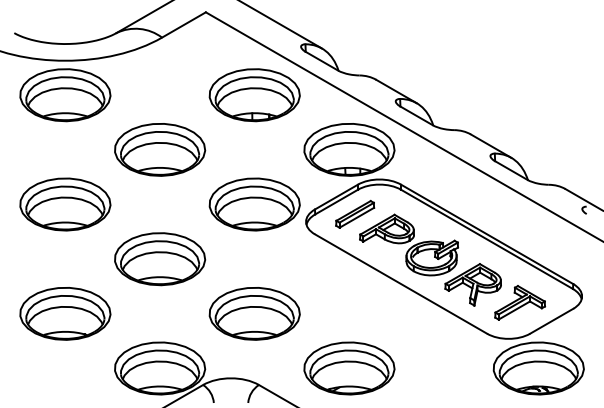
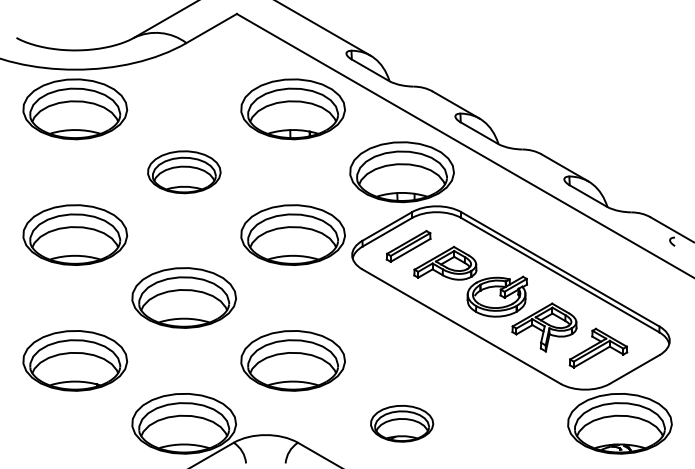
part: (160, 149) -> (184, 171), size x0.7
part: (349, 368) -> (402, 423), size x0.6

